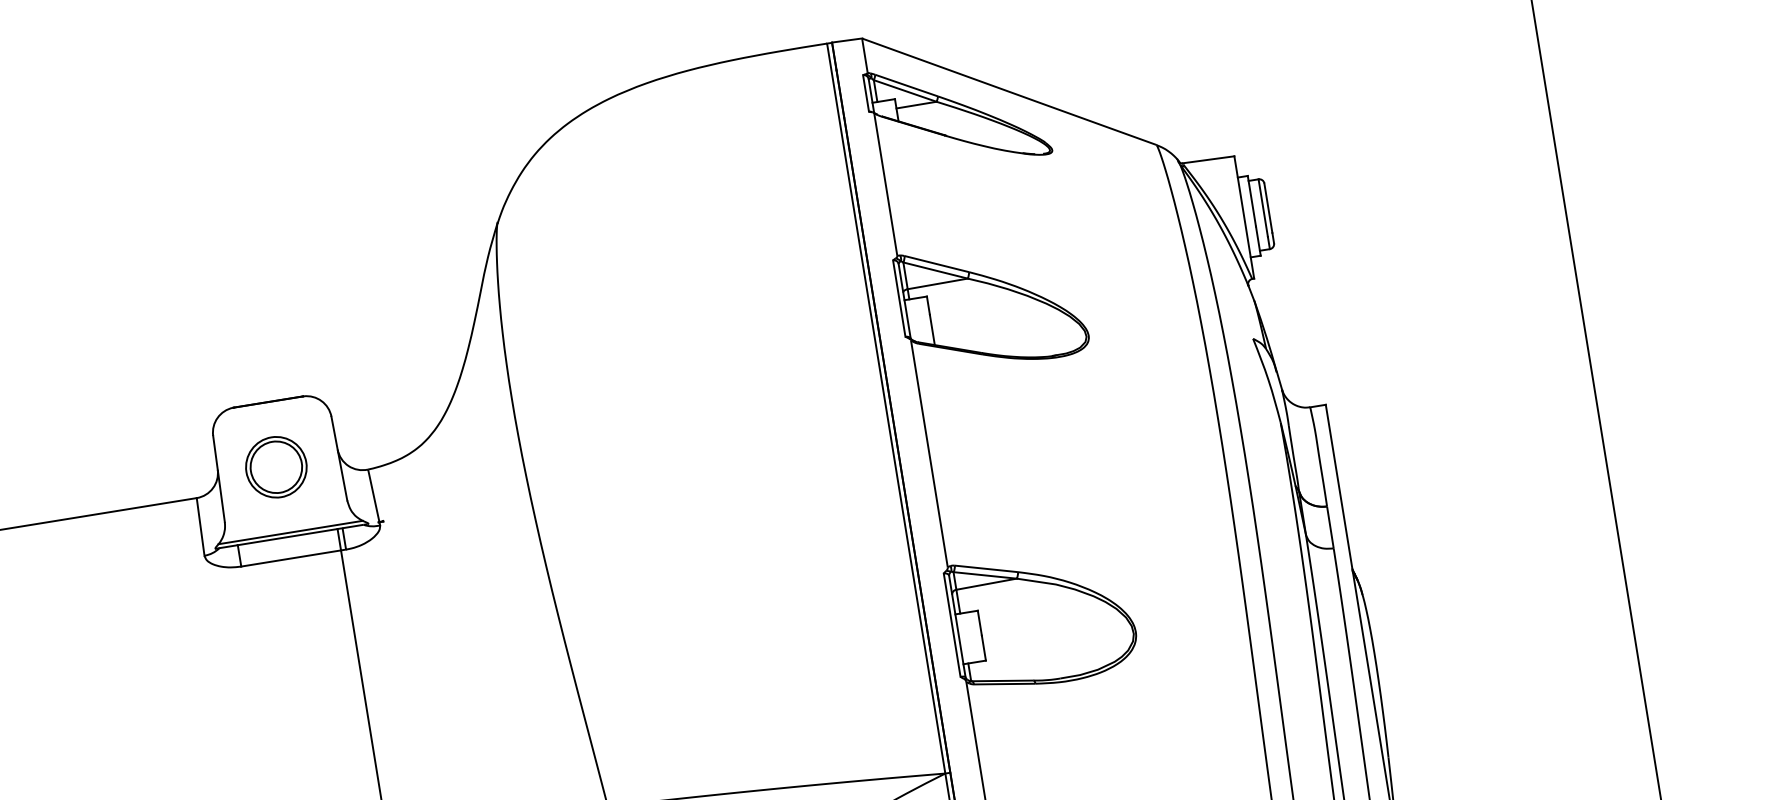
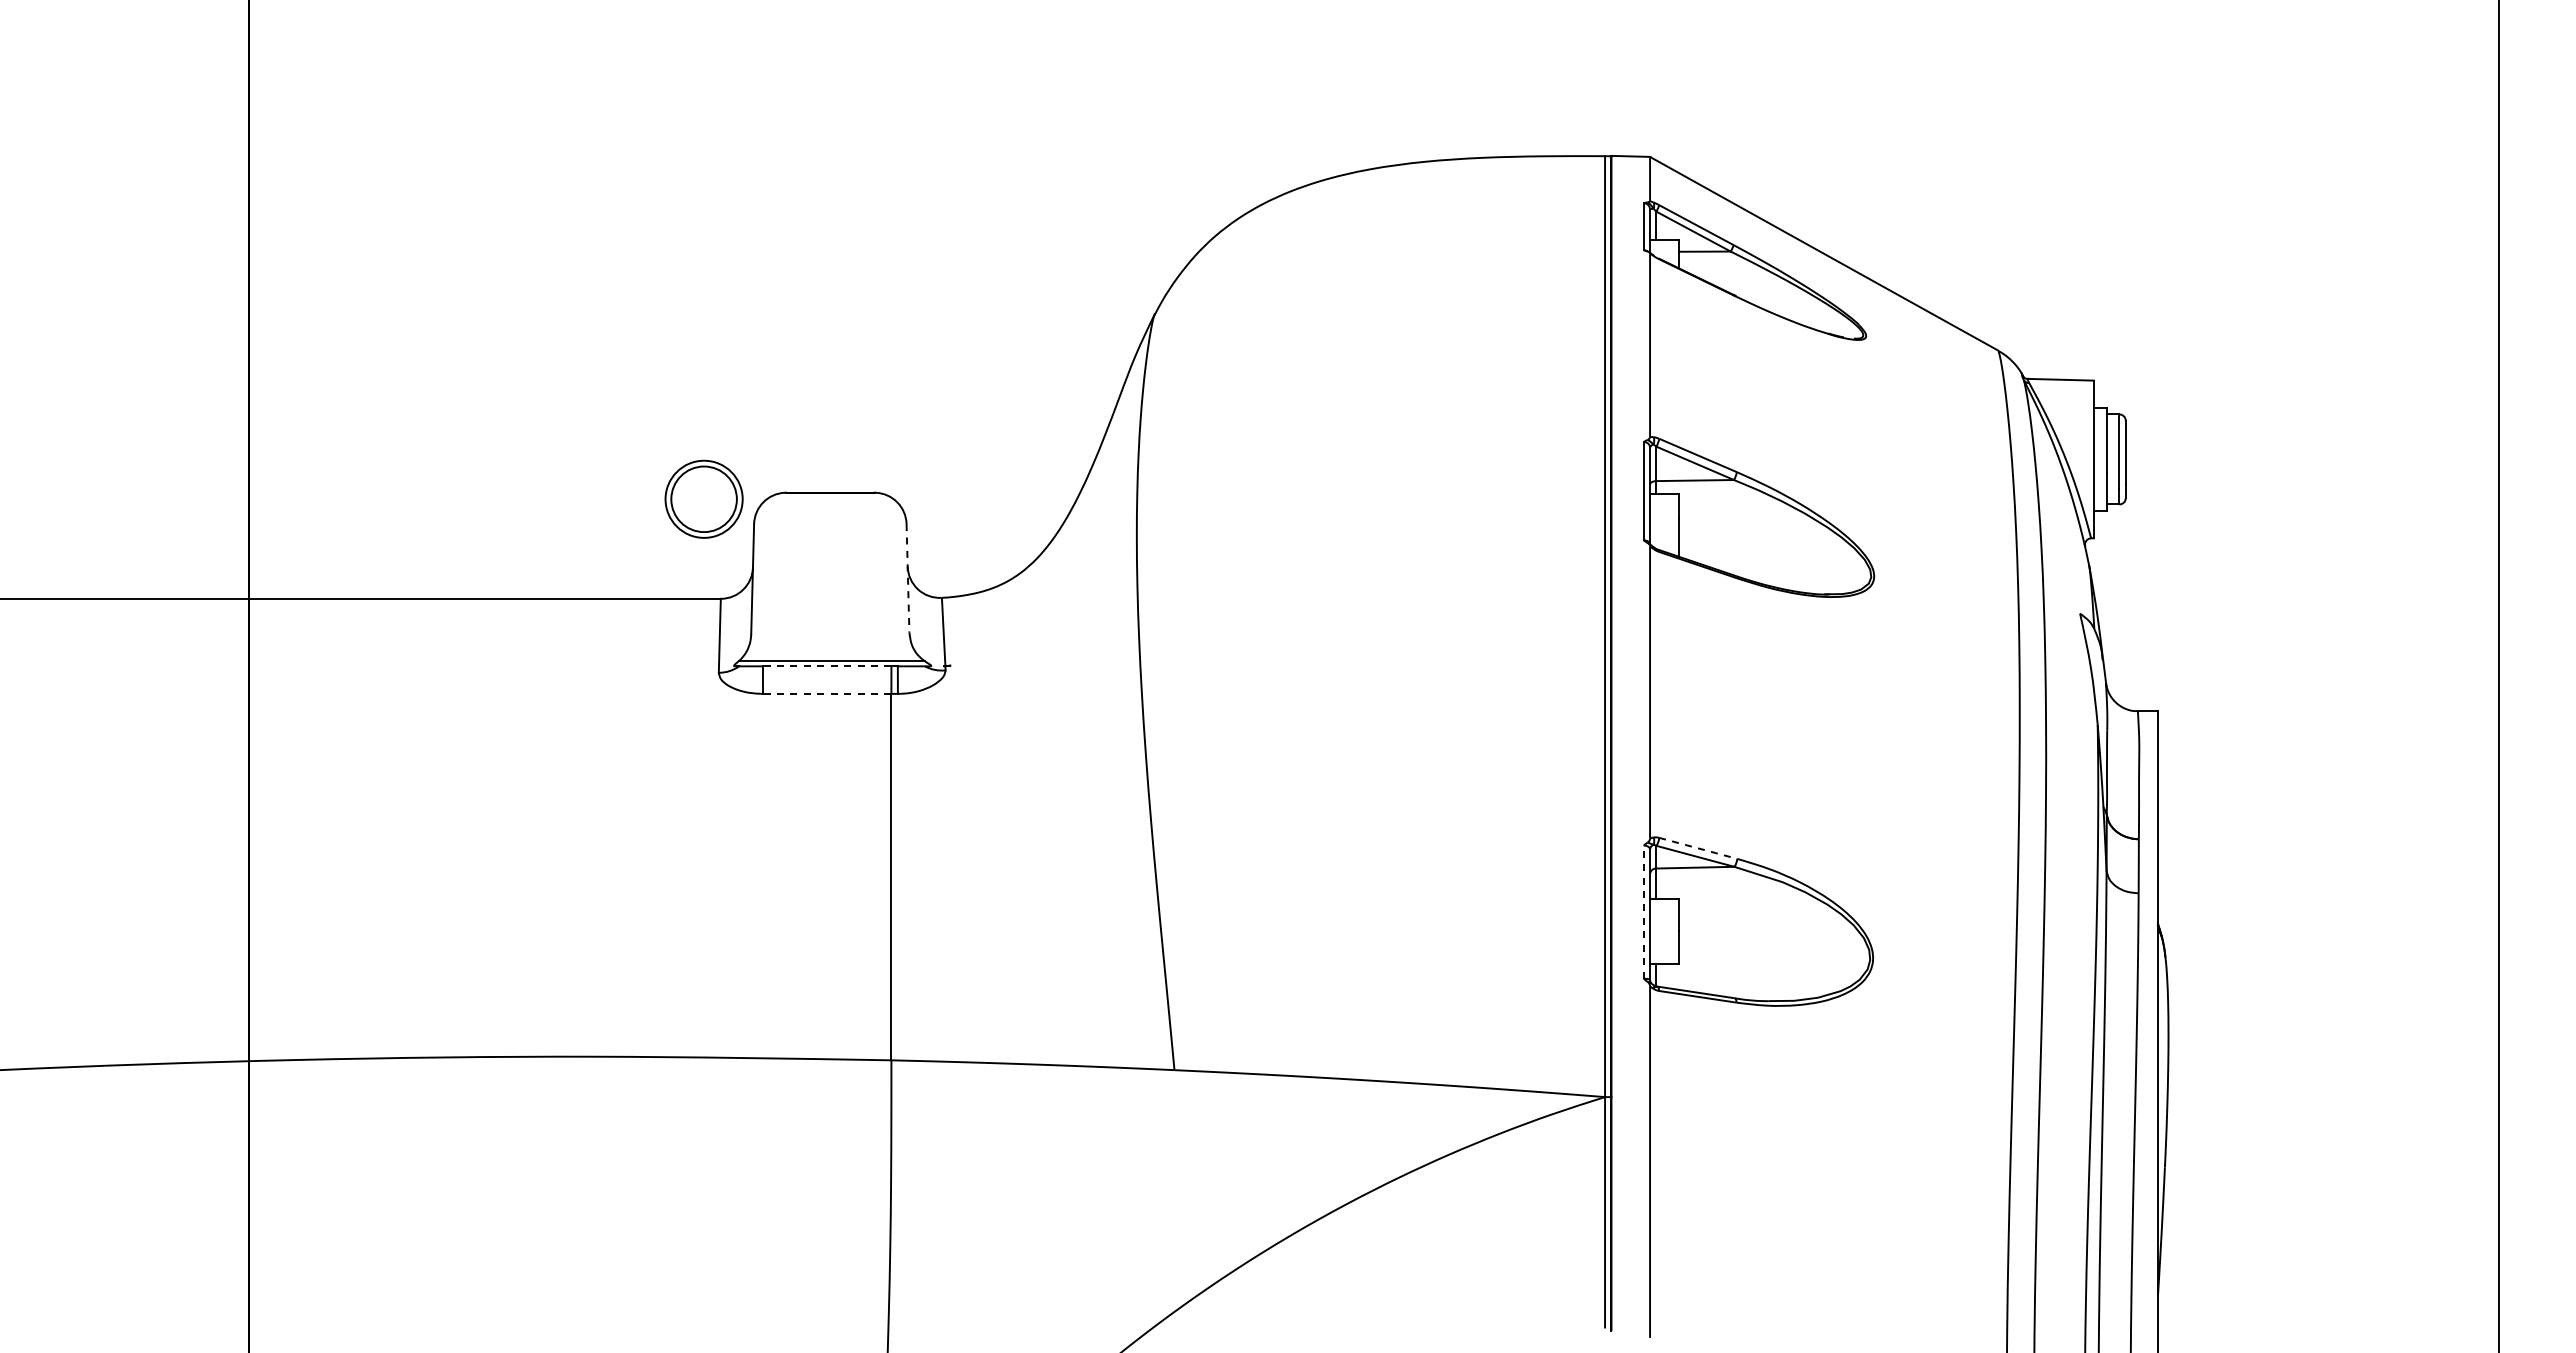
line: (339, 458) -> (908, 578), solid -> dashed
part: (275, 466) -> (703, 498), moved
line: (287, 537) -> (826, 666), solid -> dashed
line: (290, 558) -> (826, 693), solid -> dashed
line: (986, 568) -> (1698, 848), solid -> dashed
line: (951, 624) -> (1643, 911), solid -> dashed

